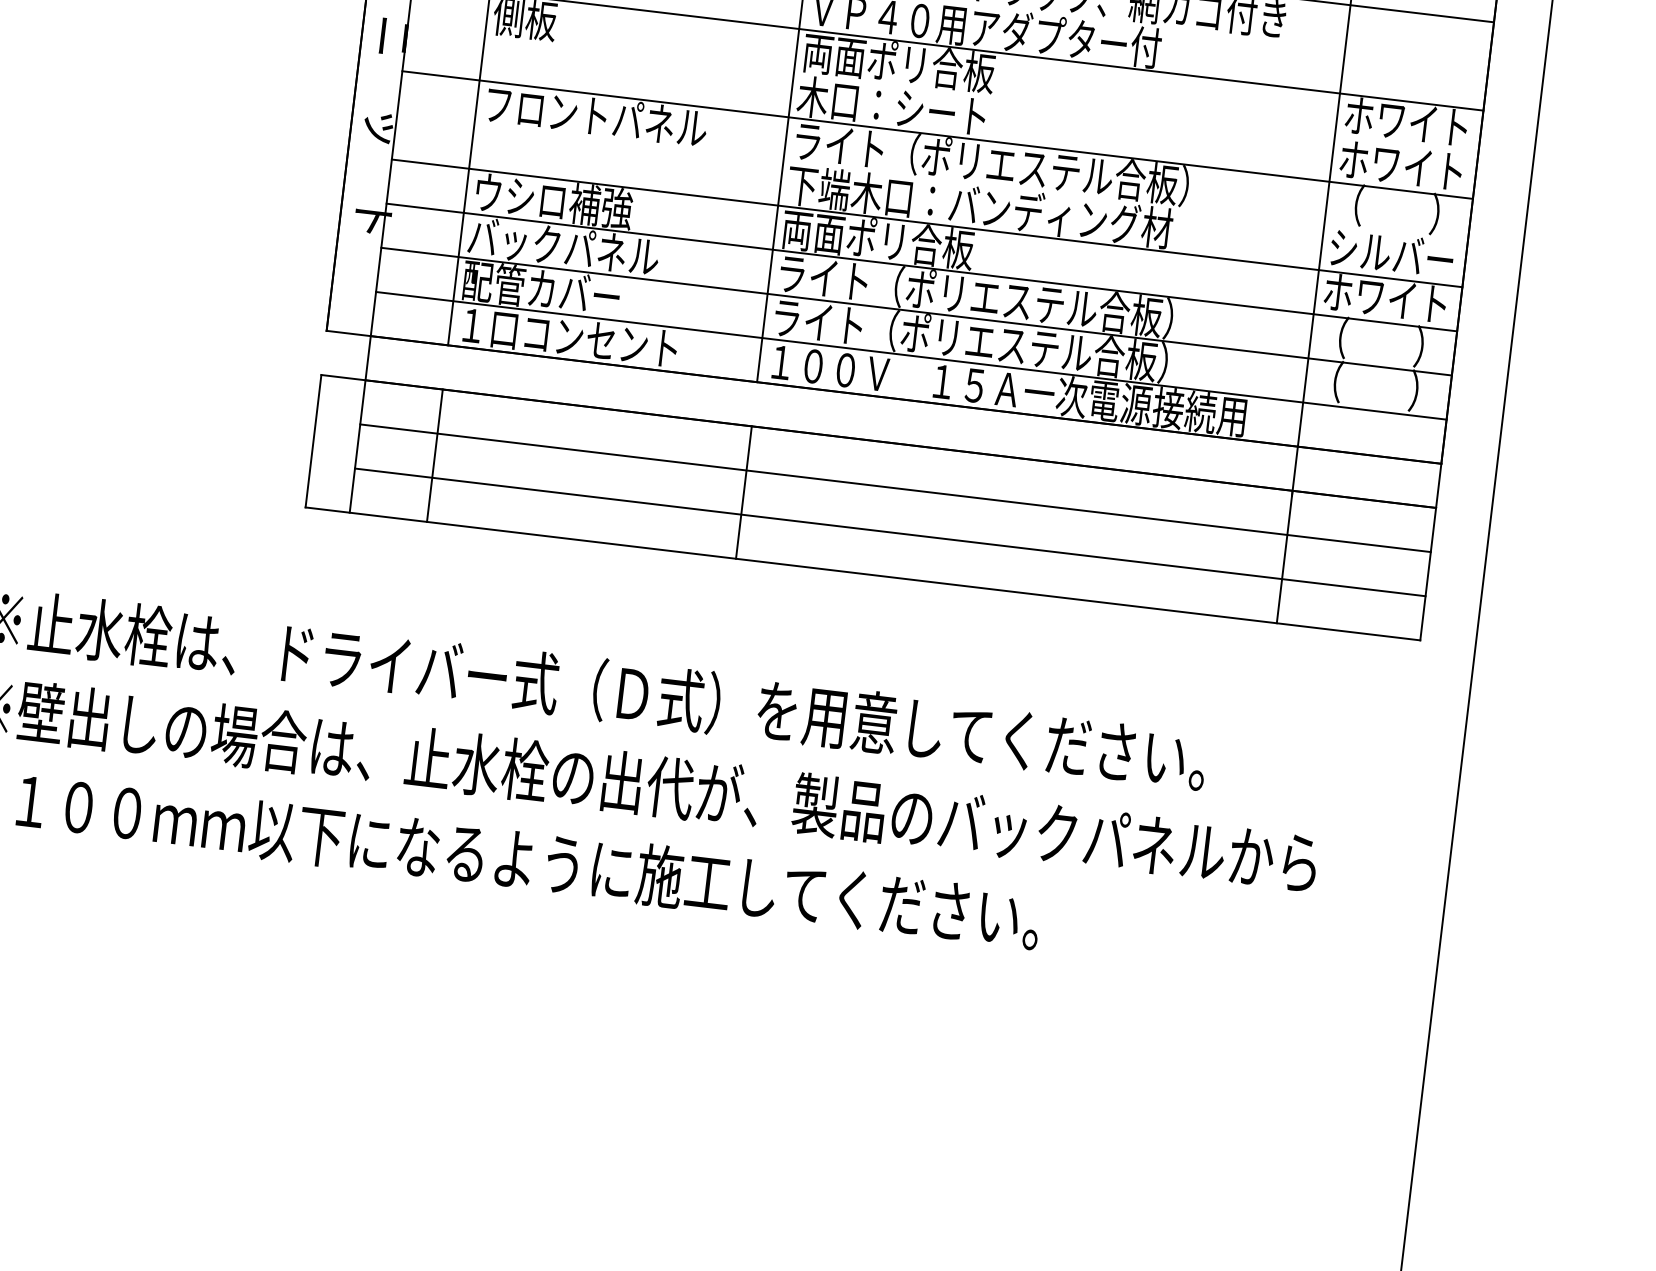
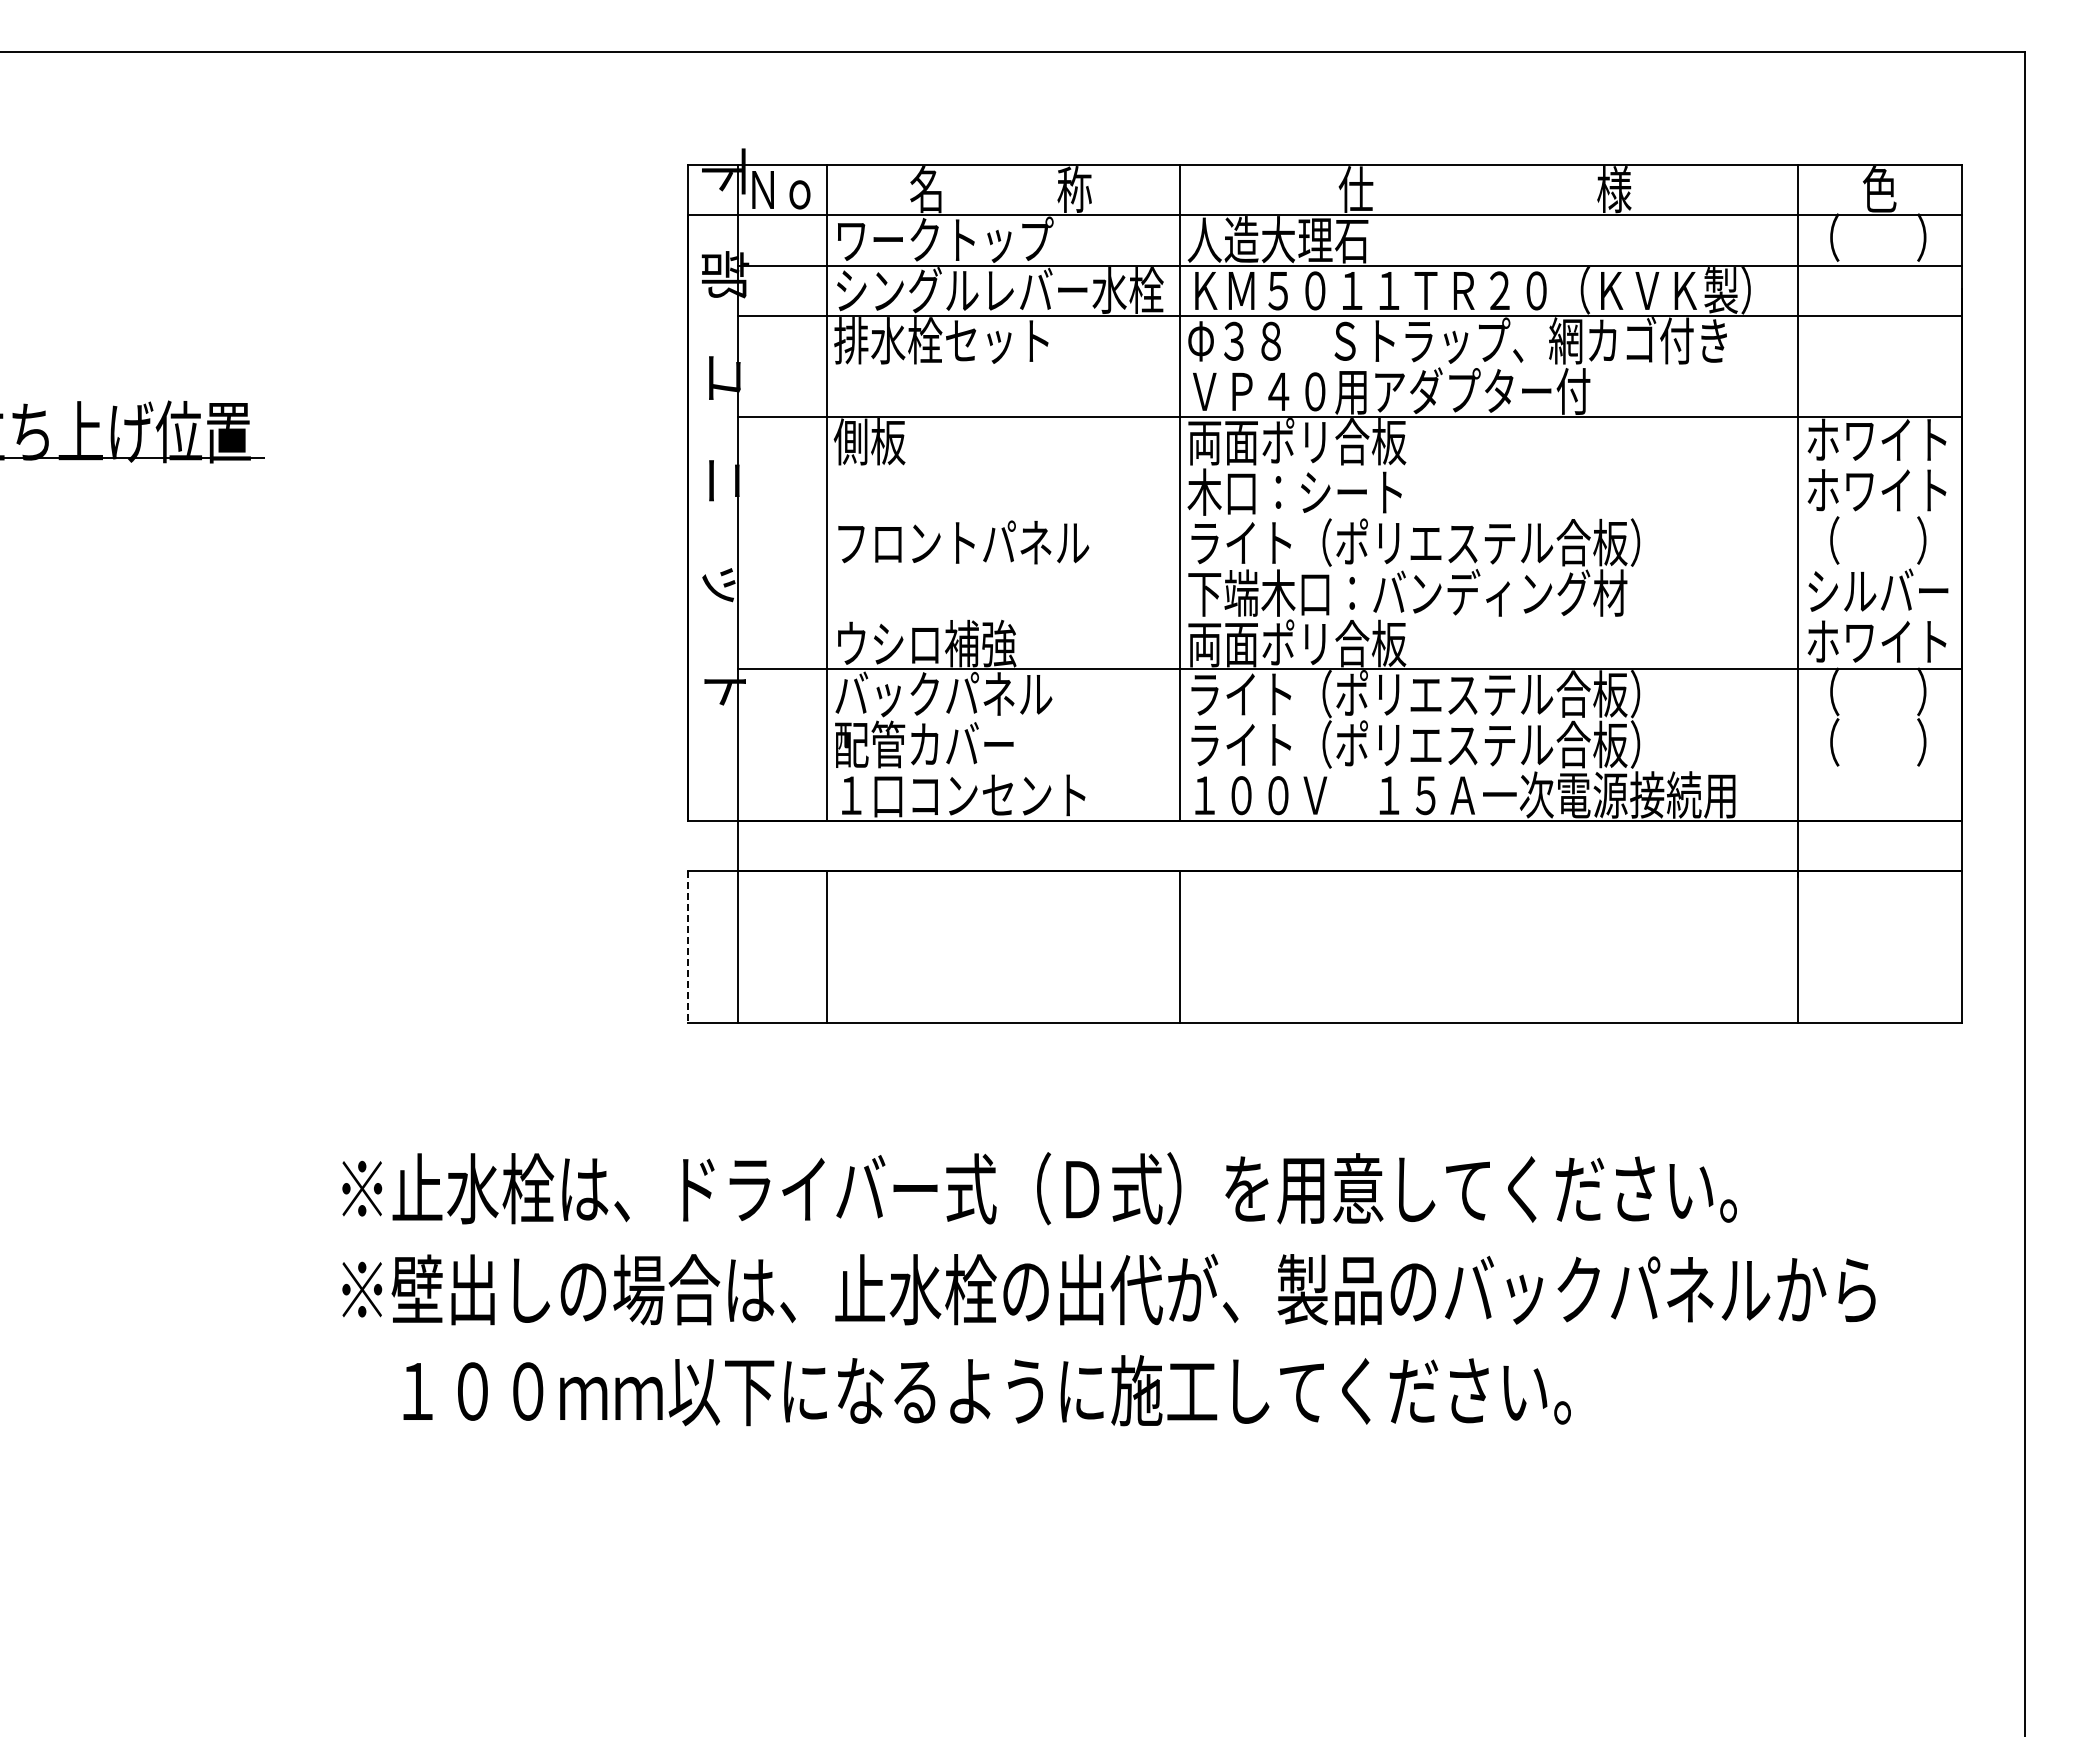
line: (937, 135) -> (1350, 518), removed
line: (927, 223) -> (1350, 619), removed
line: (916, 311) -> (1350, 719), removed
line: (911, 355) -> (1350, 770), removed
line: (313, 441) -> (687, 947), solid -> dashed
line: (895, 487) -> (1350, 921), removed
line: (890, 532) -> (1350, 972), removed

